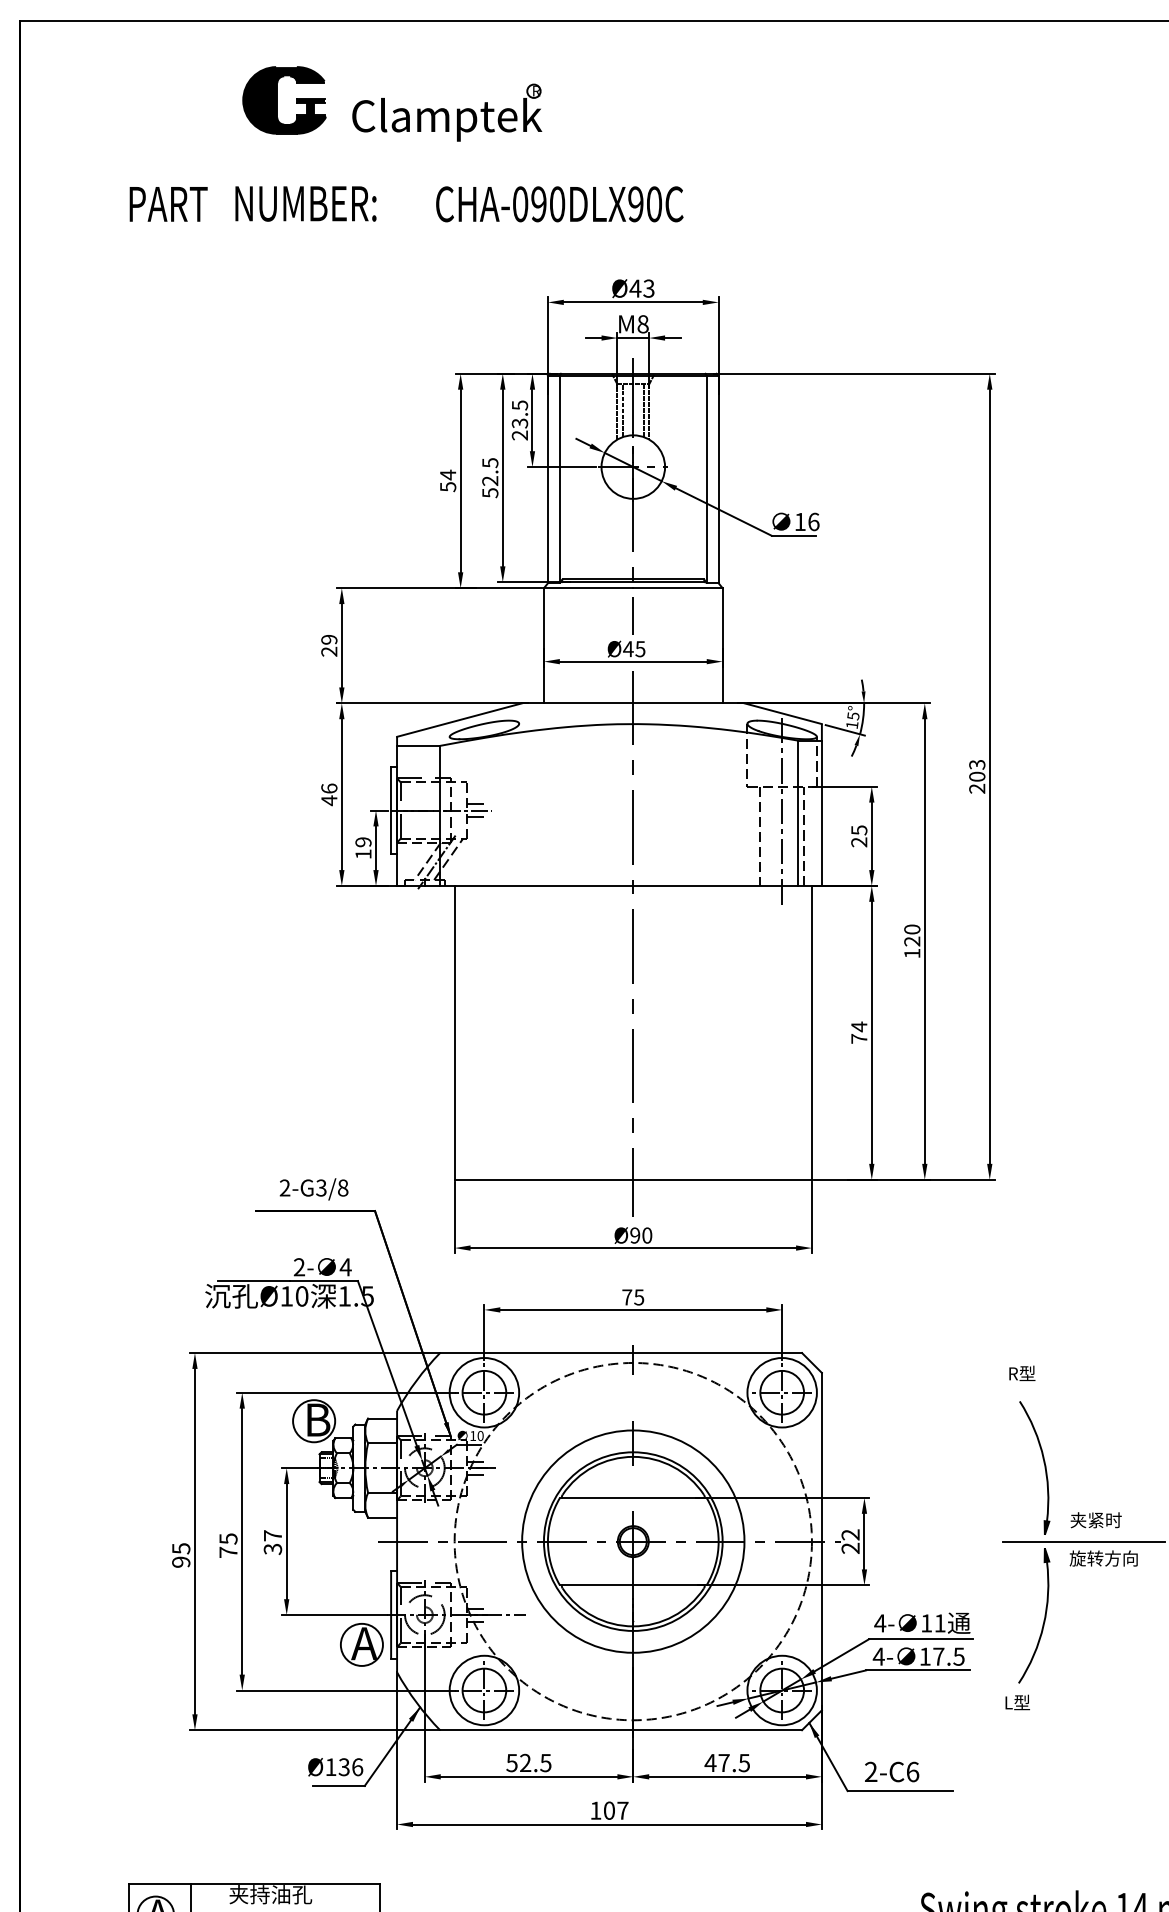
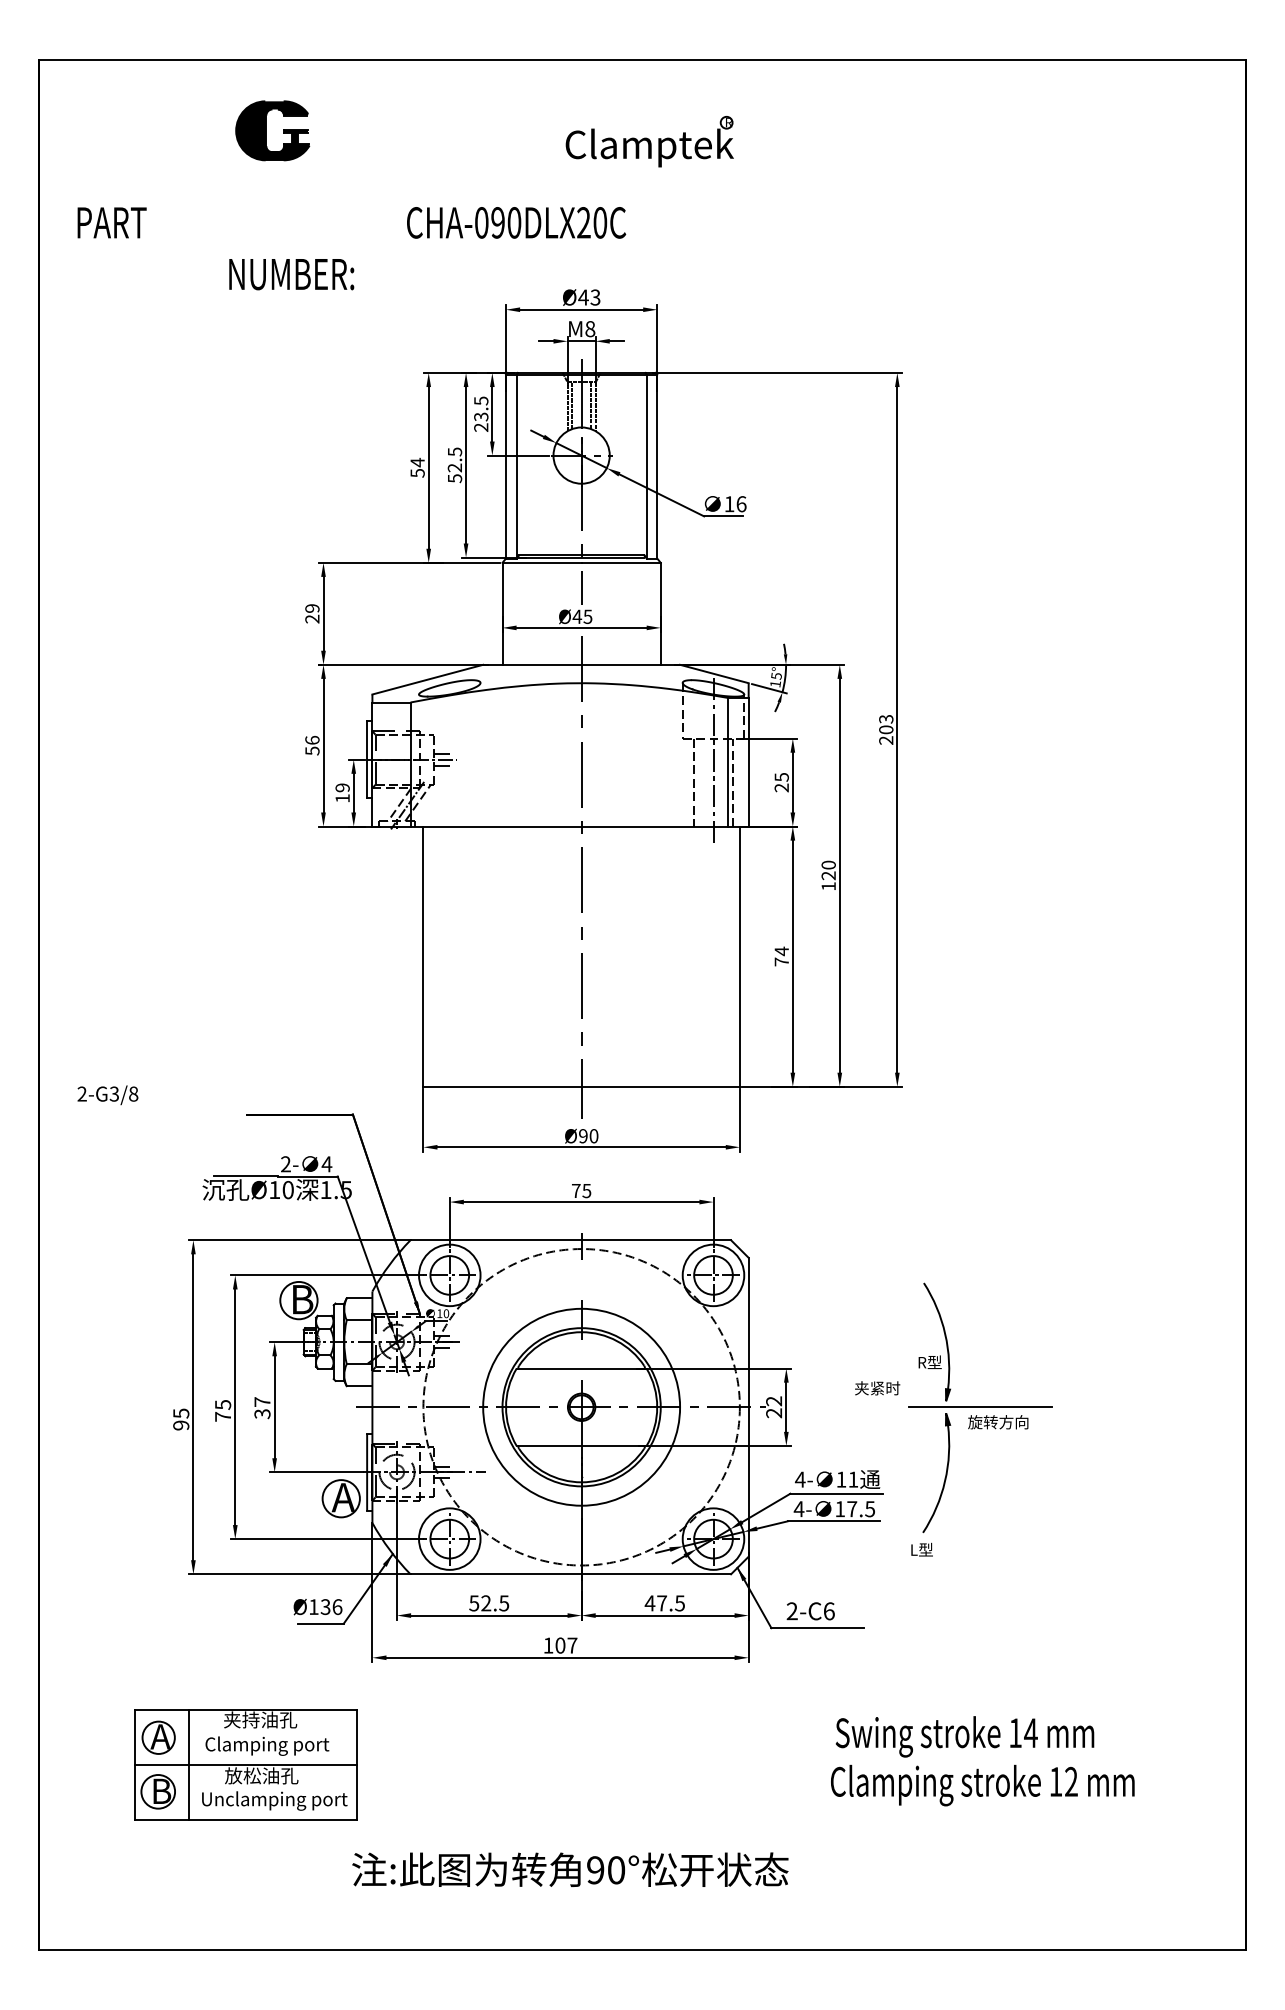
part: (446, 112) -> (649, 141), moved
text: (167, 203) -> (111, 222), moved
text: (305, 203) -> (291, 274), moved
text: (635, 203) -> (583, 222), CHA-090DLX90C -> CHA-090DLX20C
text: (329, 800) -> (312, 750), 46 -> 56
text: (313, 1189) -> (107, 1095), moved
text: (1021, 1372) -> (929, 1361), moved
text: (1096, 1520) -> (877, 1388), moved

